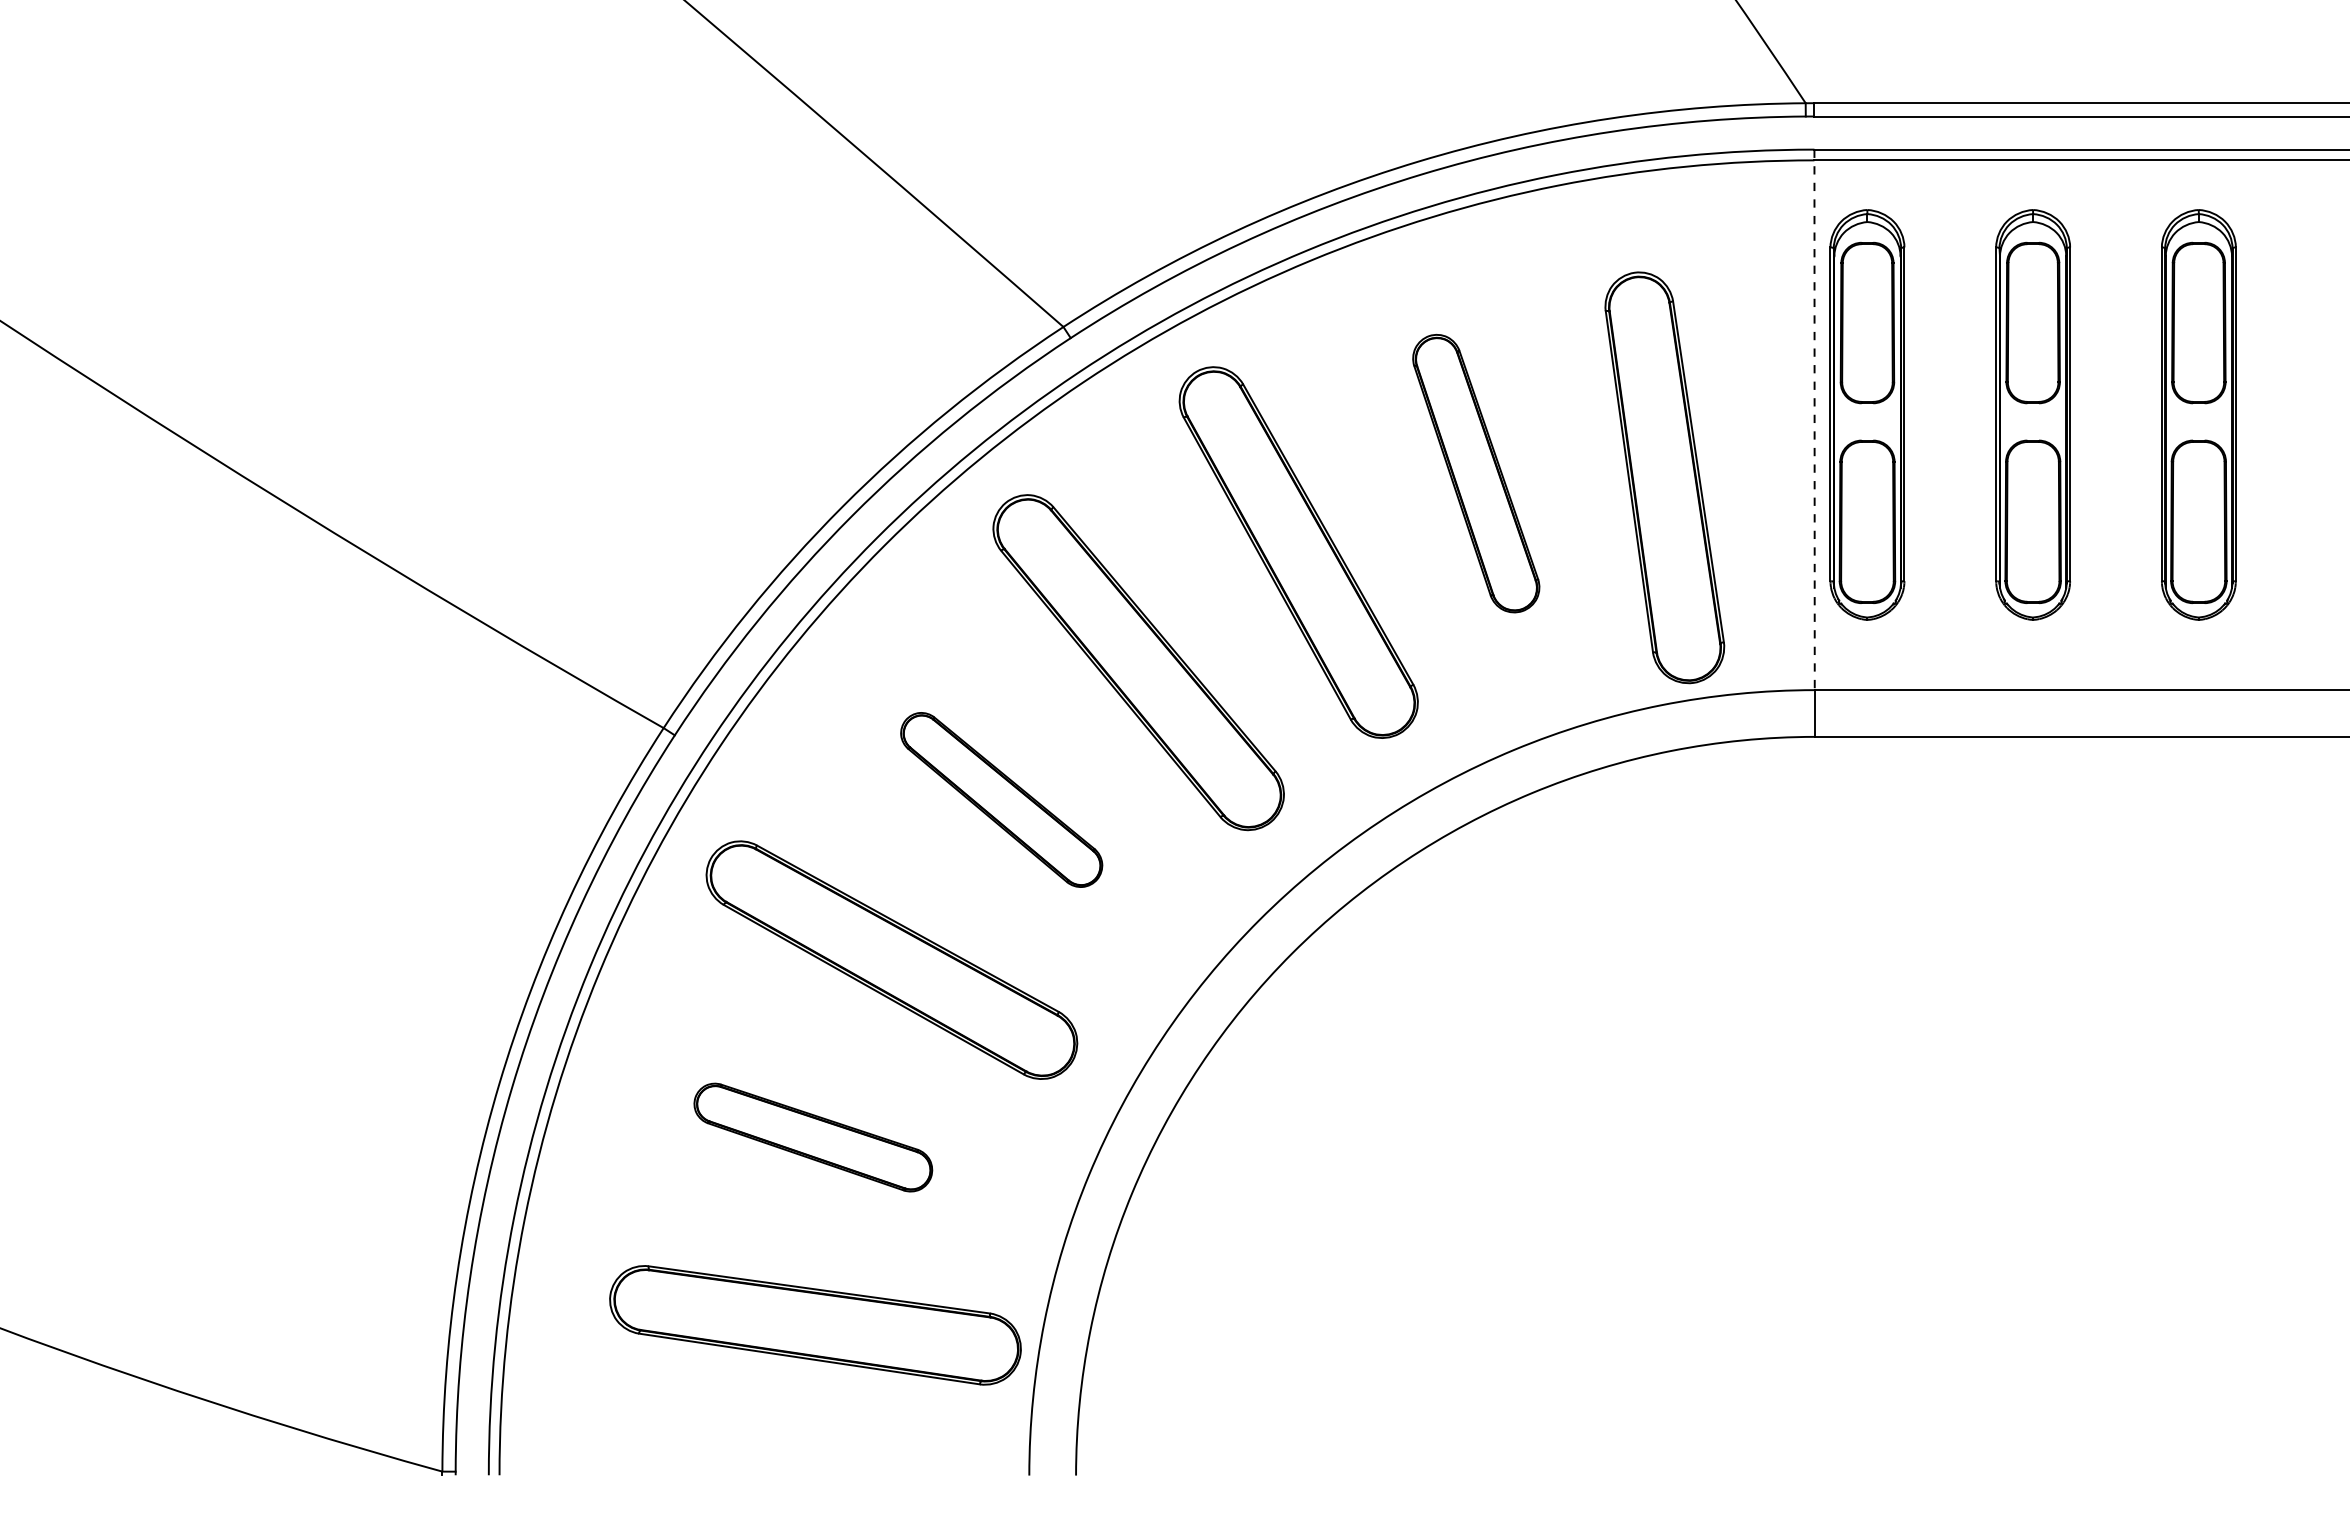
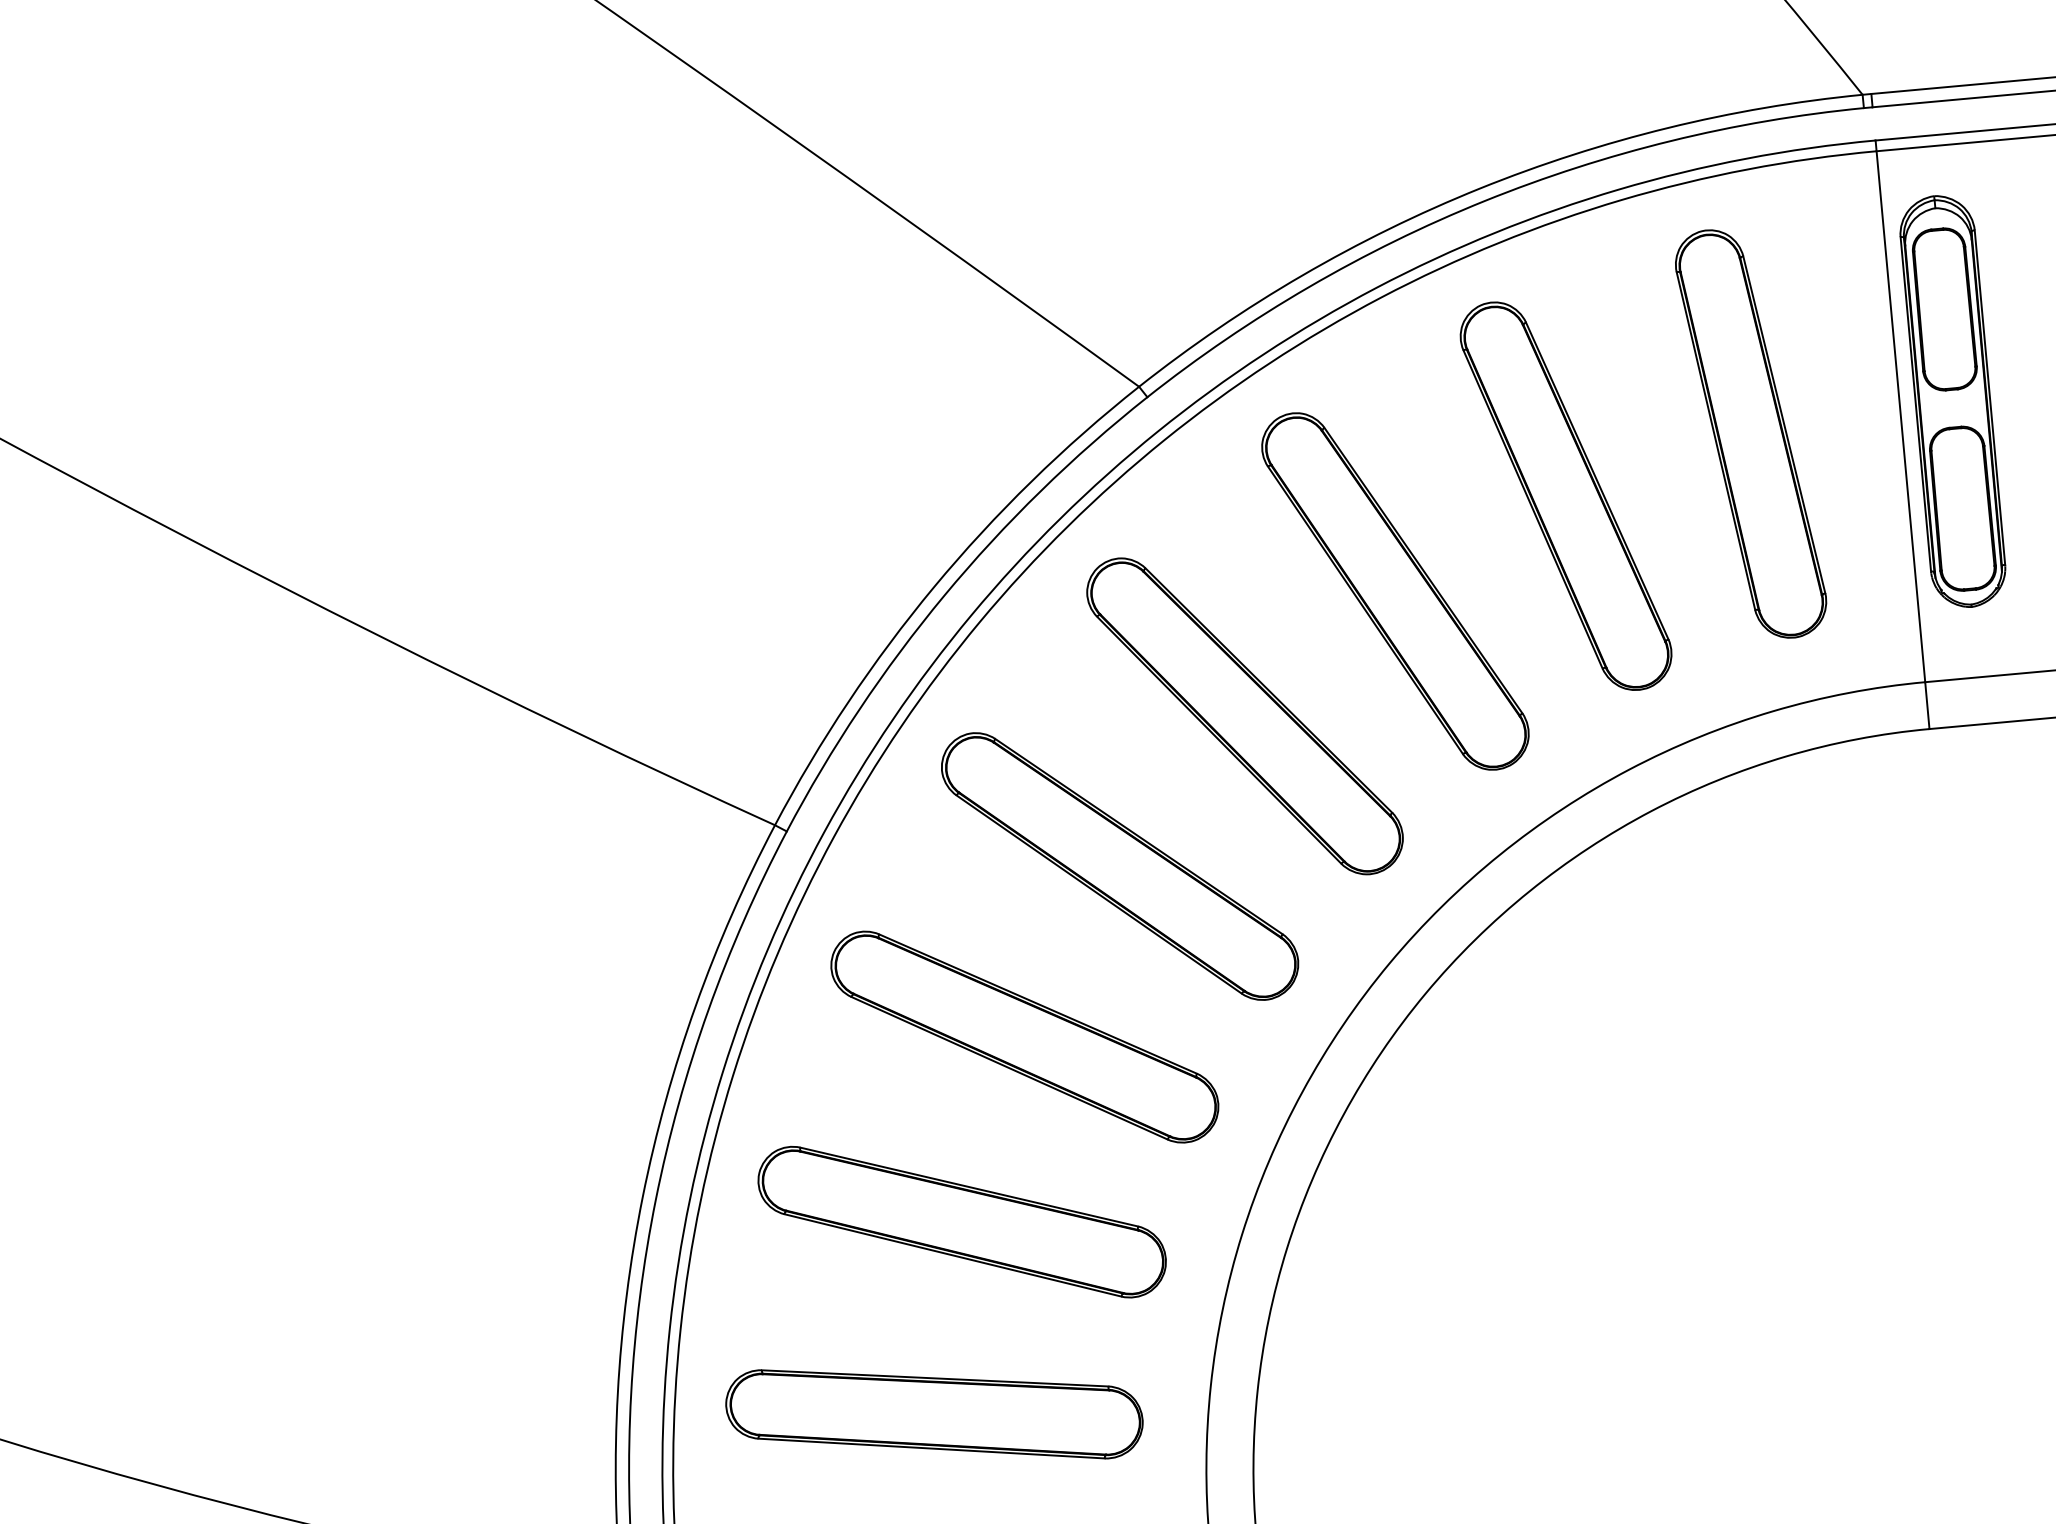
line: (1814, 420) -> (1900, 411), dashed -> solid
part: (1476, 473) -> (1566, 495), size x1.43
part: (1664, 477) -> (1750, 433), moved
part: (1001, 799) -> (1120, 865), size x1.67
part: (813, 1137) -> (962, 1221), size x1.67
part: (815, 1325) -> (934, 1414), moved

